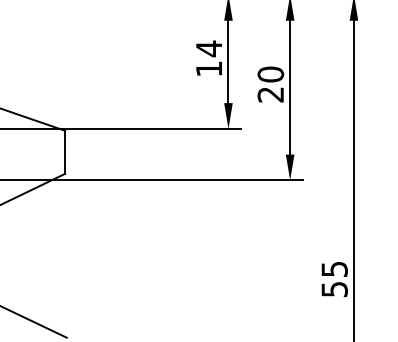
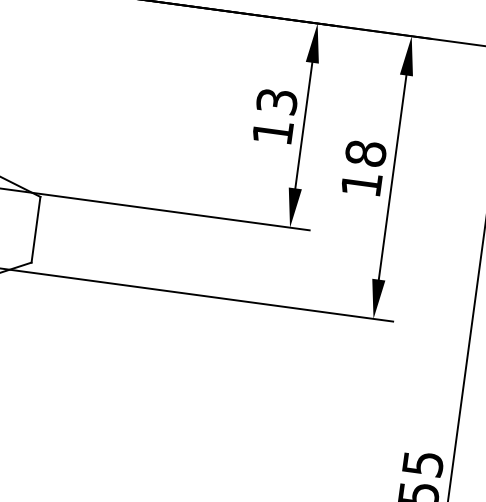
text: (208, 48) -> (276, 100), 14 -> 13
text: (270, 84) -> (363, 168), 20 -> 18

